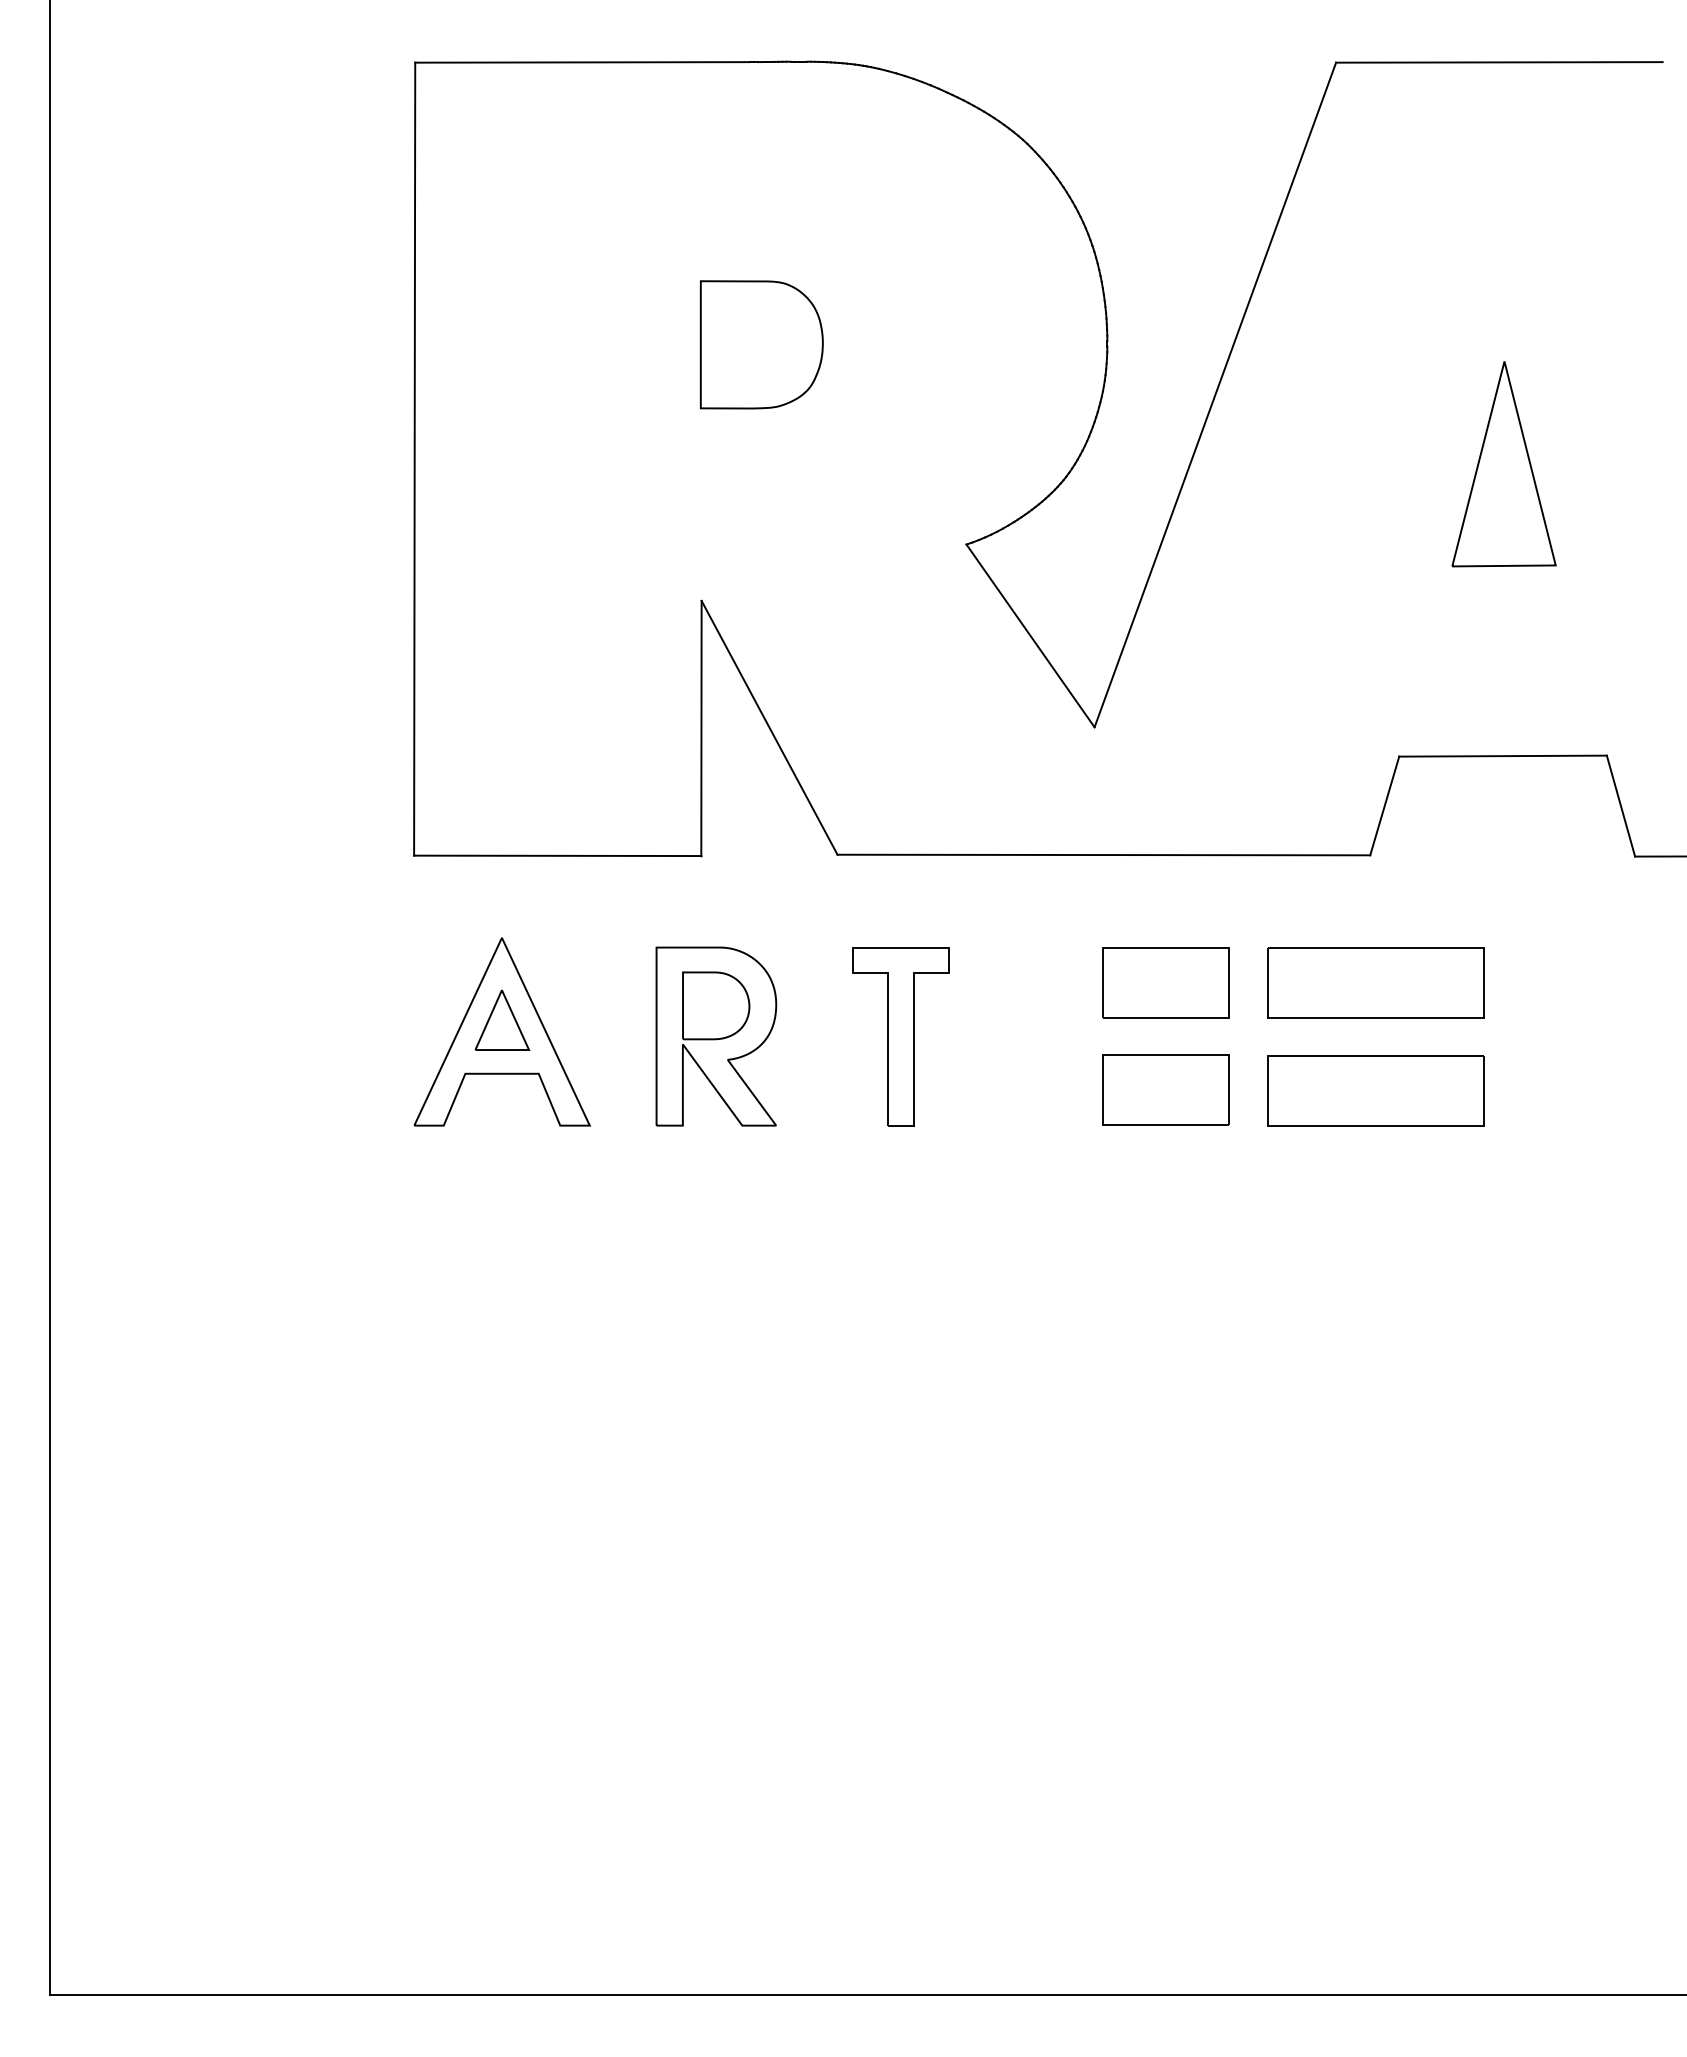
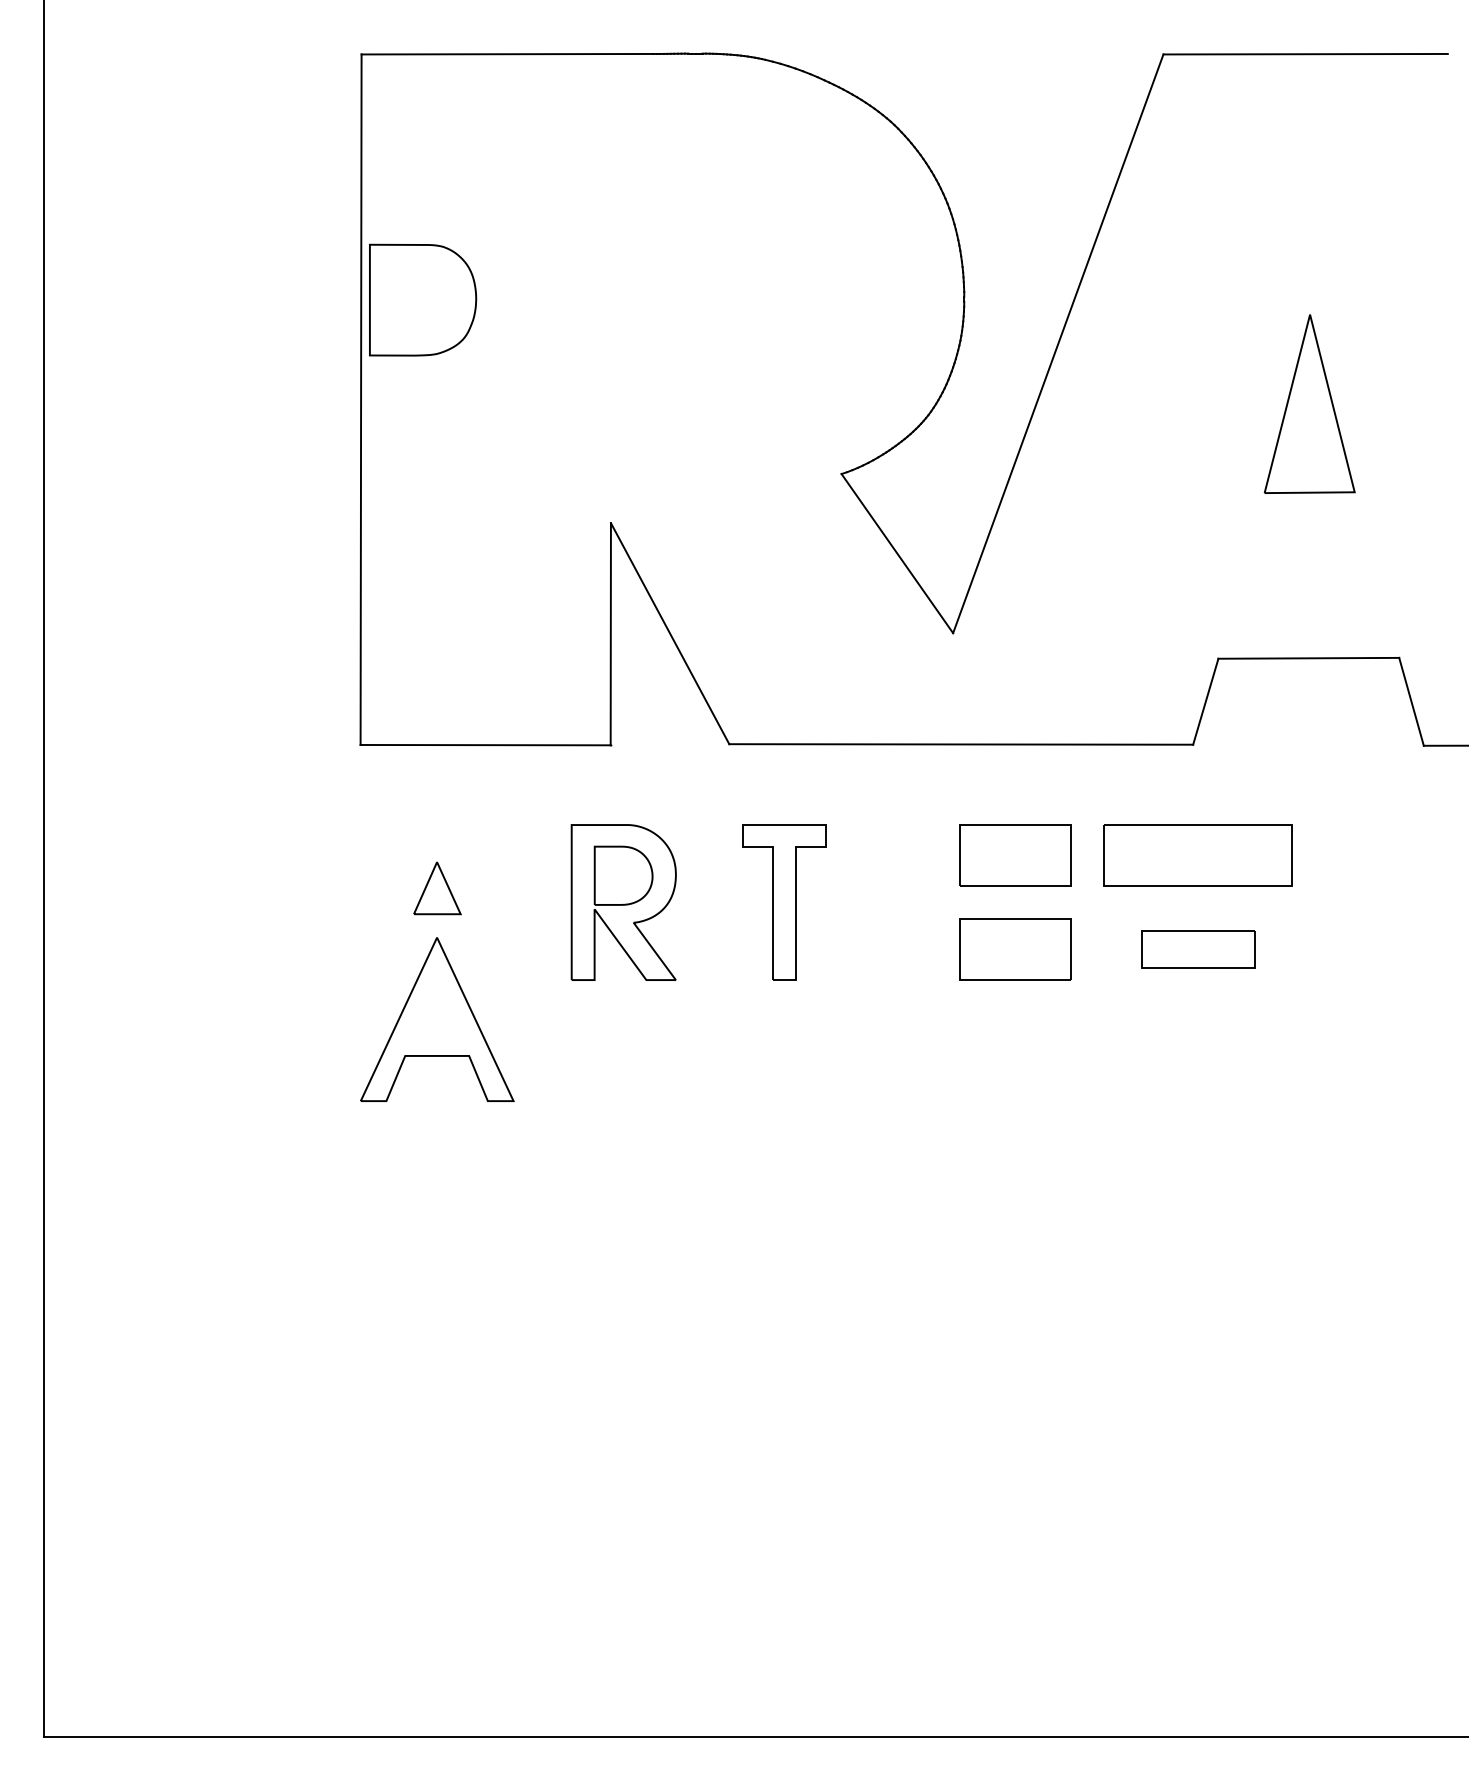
part: (761, 344) -> (422, 299), moved
part: (501, 1031) -> (436, 1019), moved
part: (1375, 1090) -> (1197, 949), size x0.6

